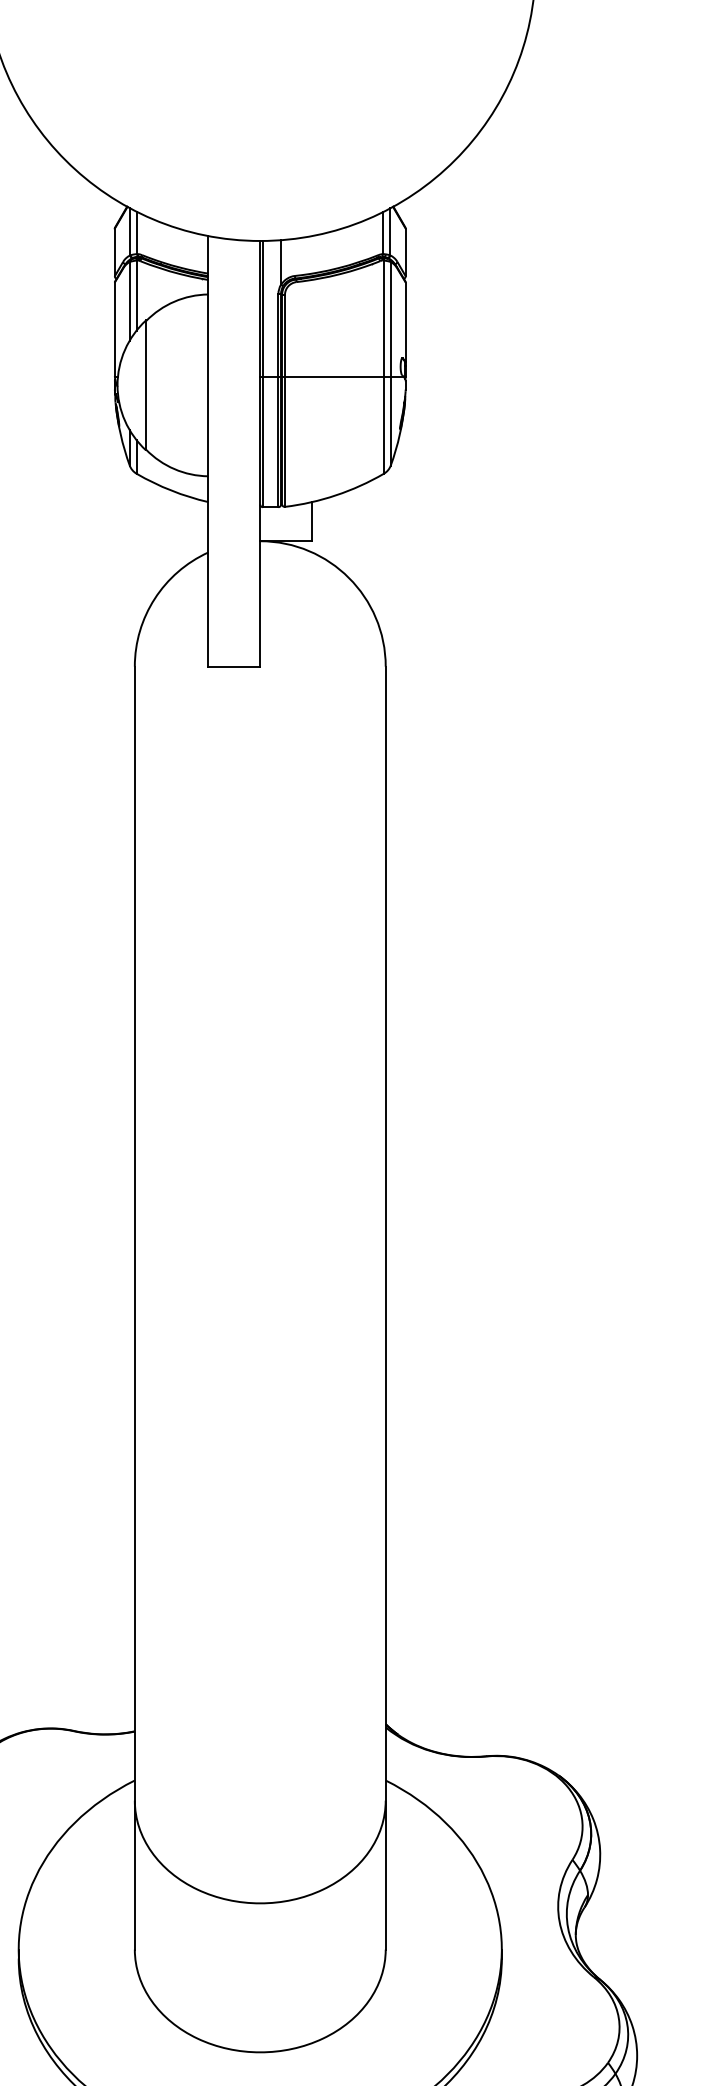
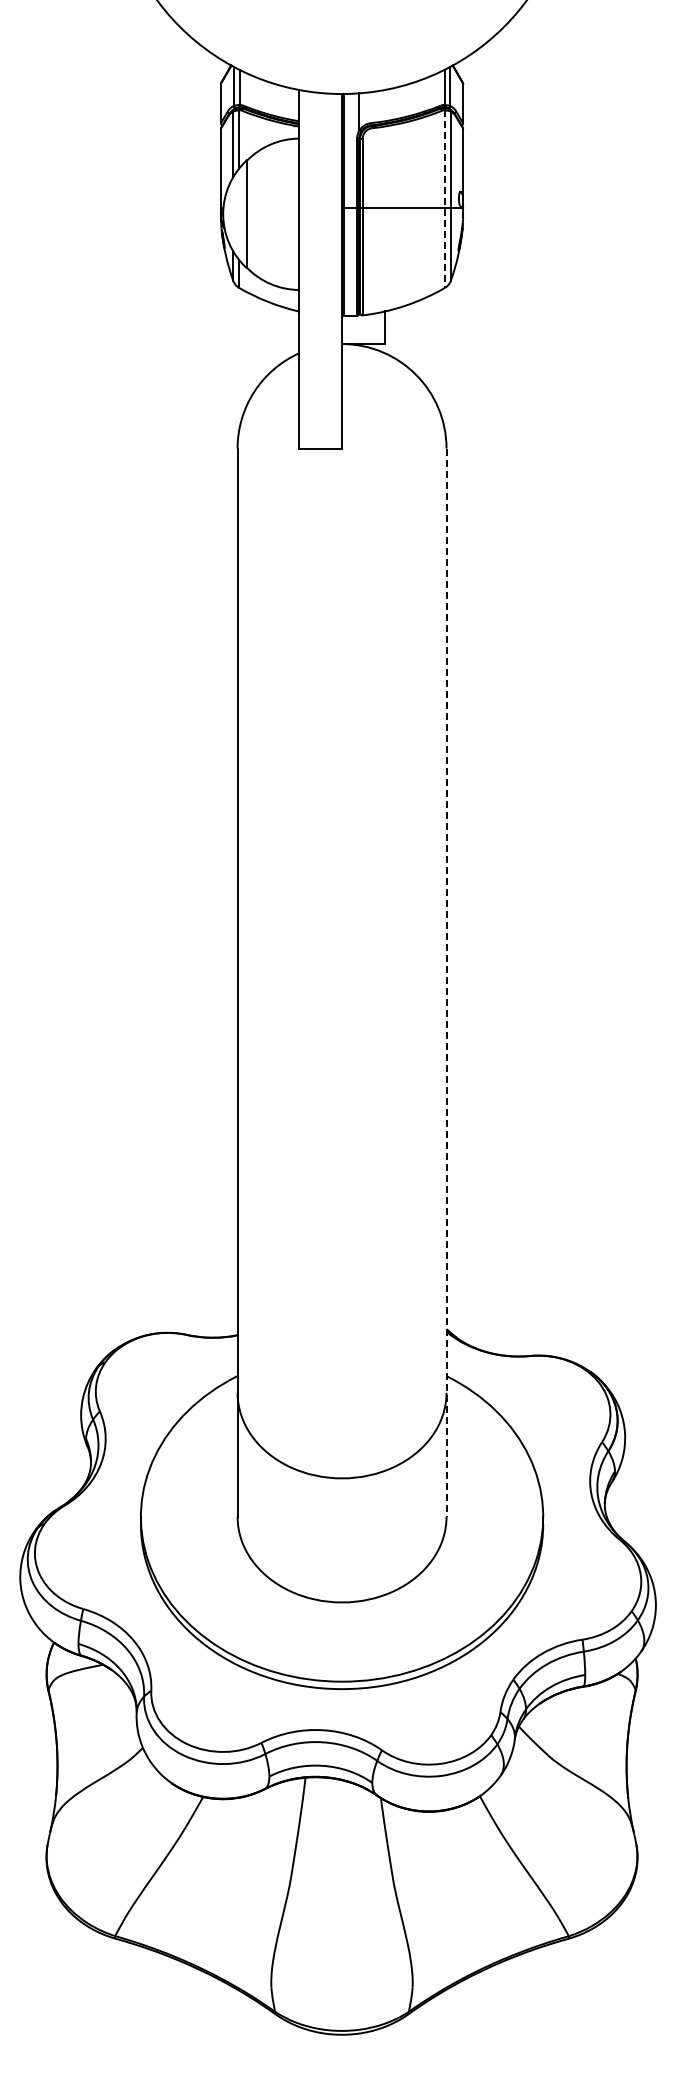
line: (384, 367) -> (445, 199), solid -> dashed
line: (385, 1309) -> (446, 983), solid -> dashed

